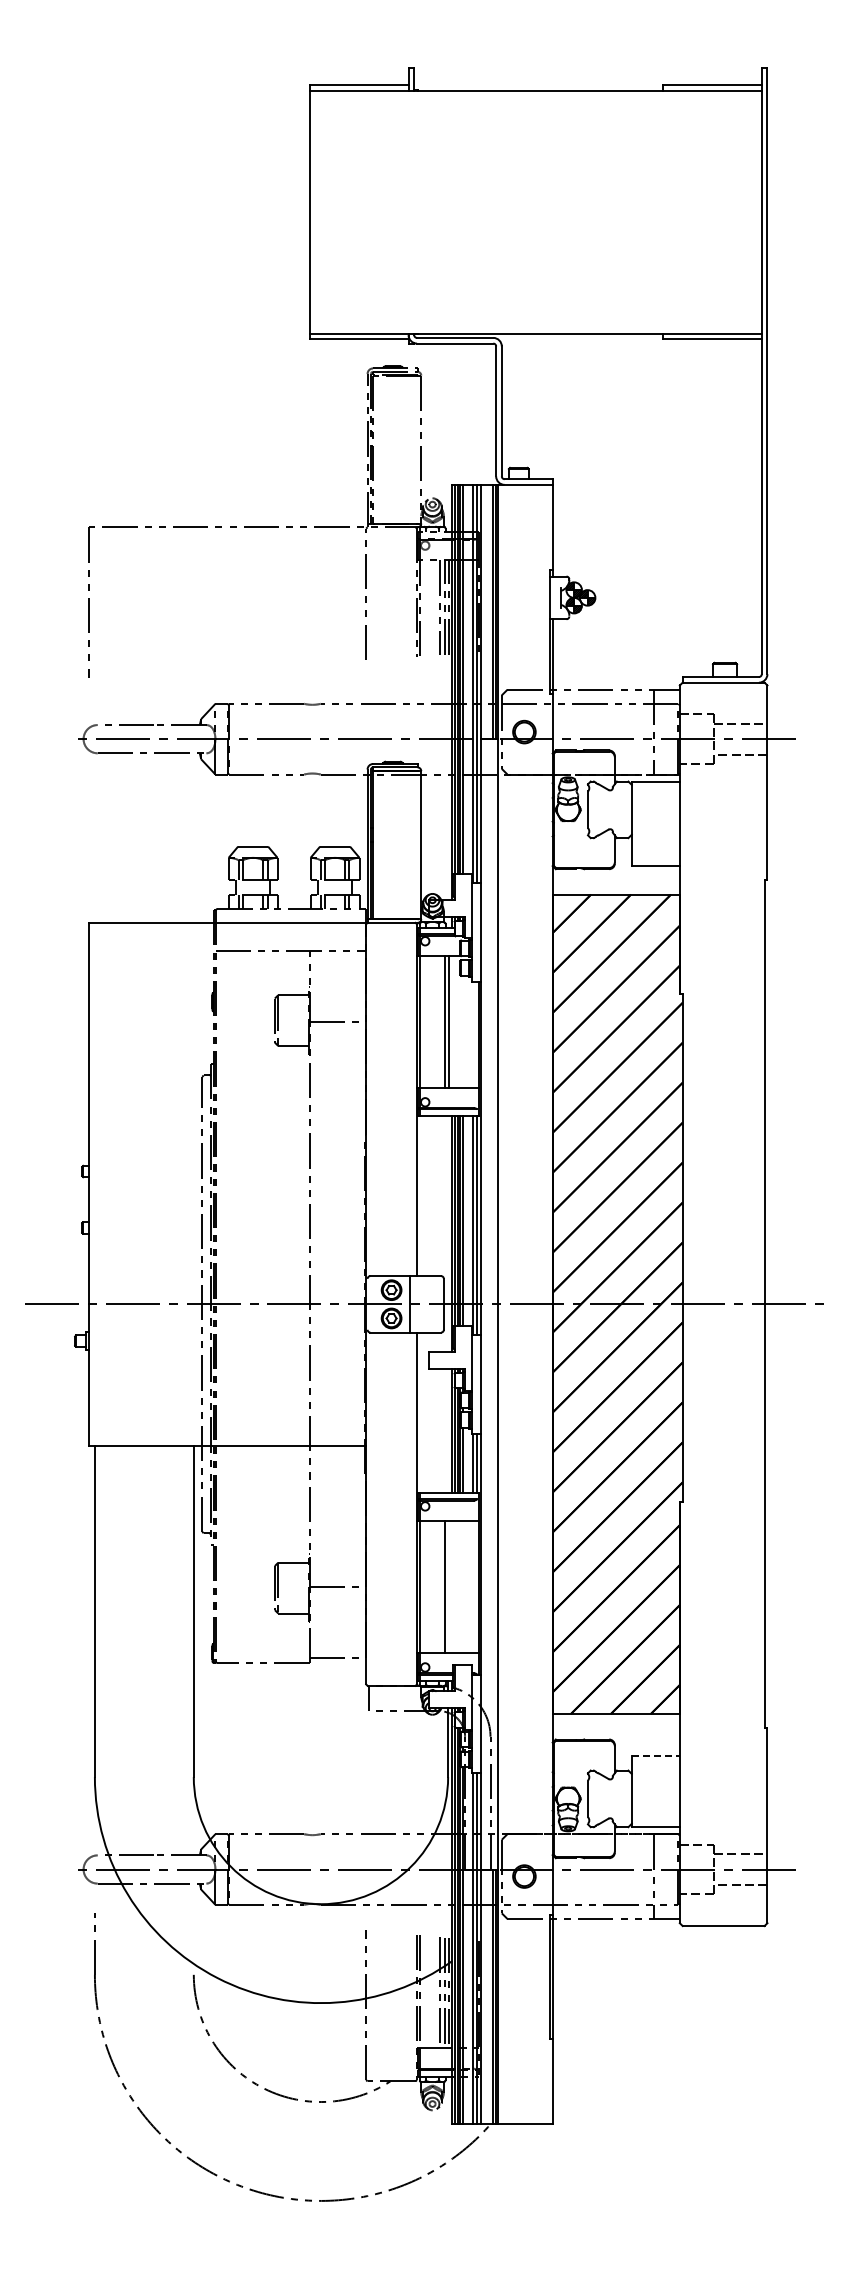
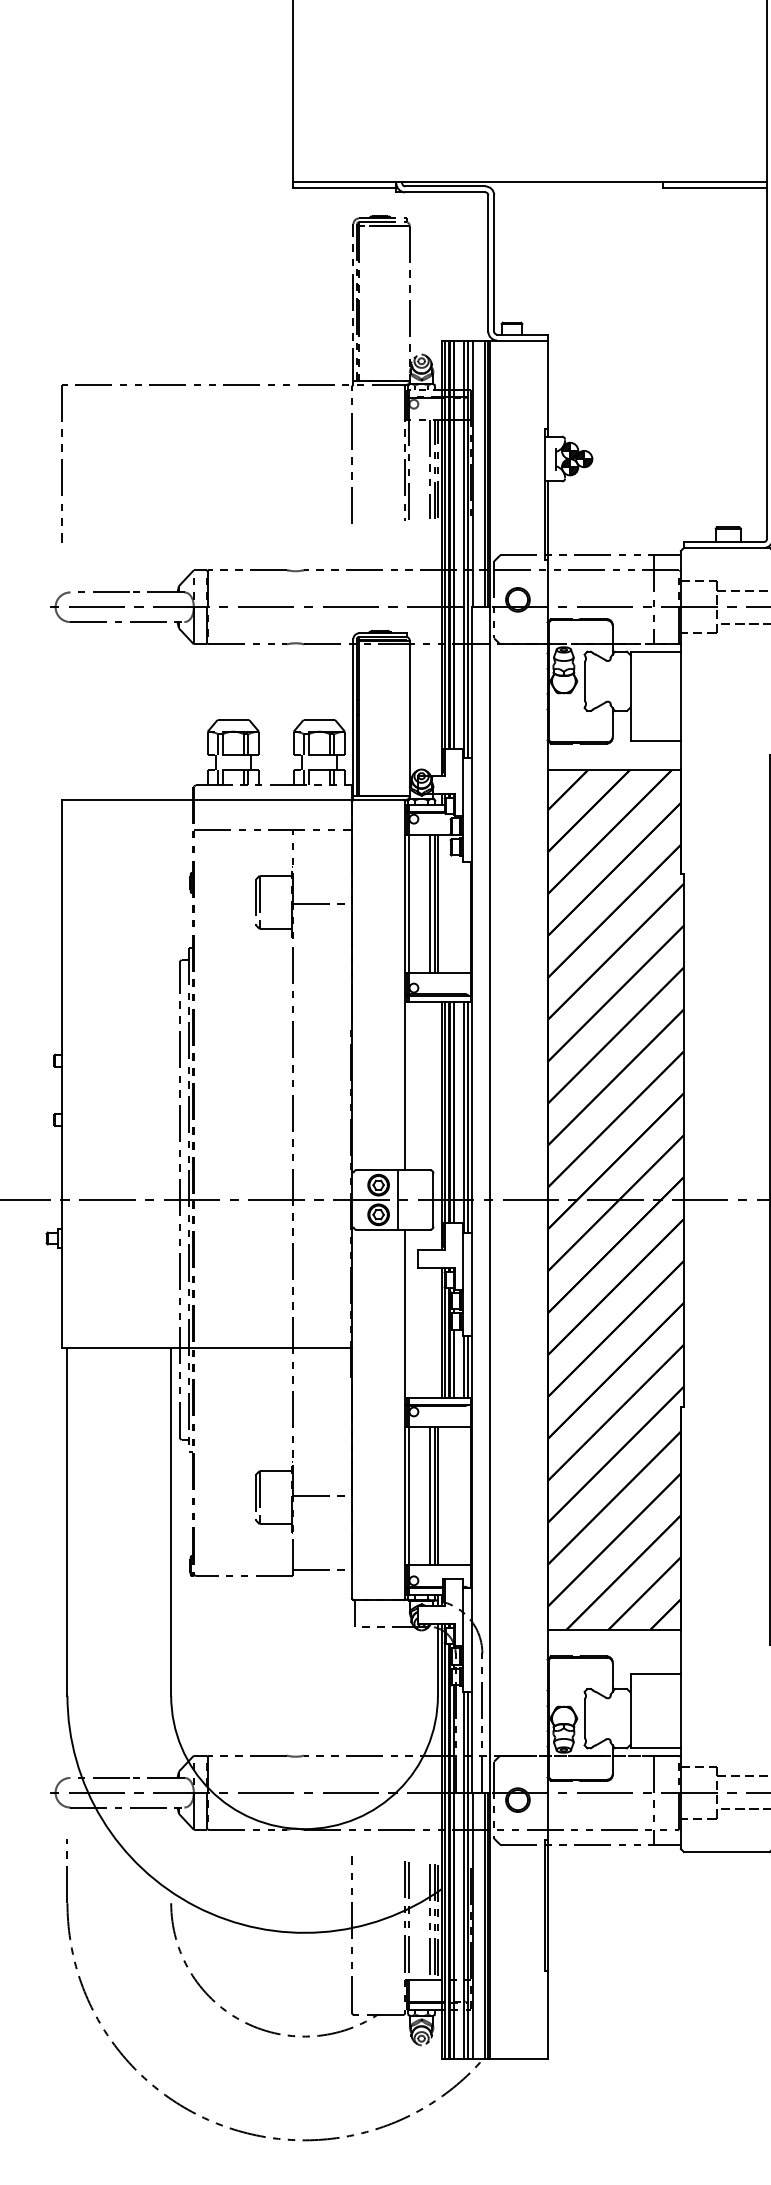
line: (440, 1021) -> (429, 903), added
line: (440, 1586) -> (429, 1495), added
line: (448, 1586) -> (438, 1495), added
line: (656, 1756) -> (656, 1674), dashed -> solid

